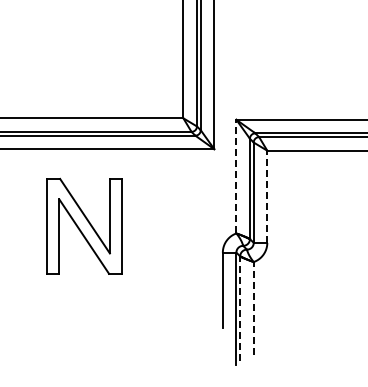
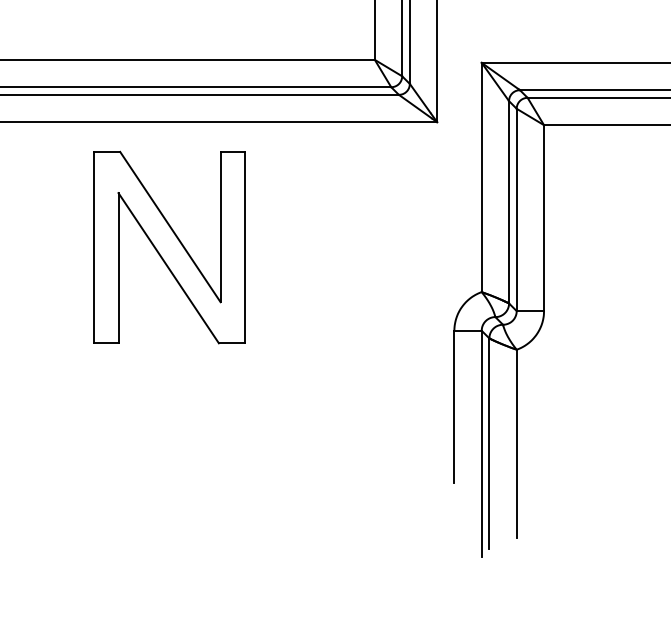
line: (236, 176) -> (481, 177), dashed -> solid
line: (267, 196) -> (544, 217), dashed -> solid
part: (84, 225) -> (169, 245), moved
line: (240, 308) -> (489, 443), dashed -> solid
line: (253, 308) -> (516, 443), dashed -> solid

